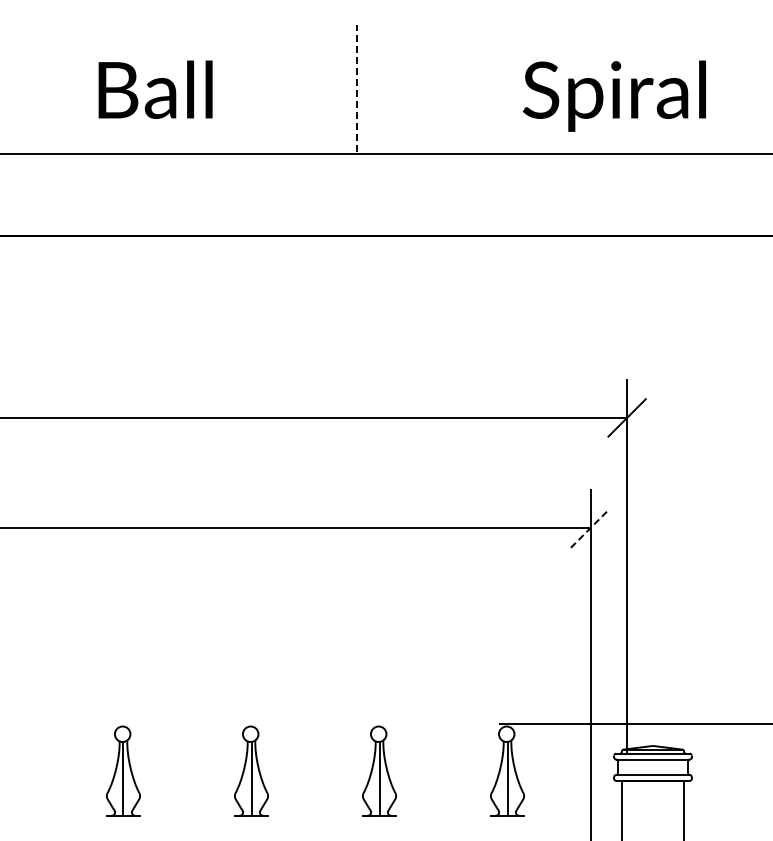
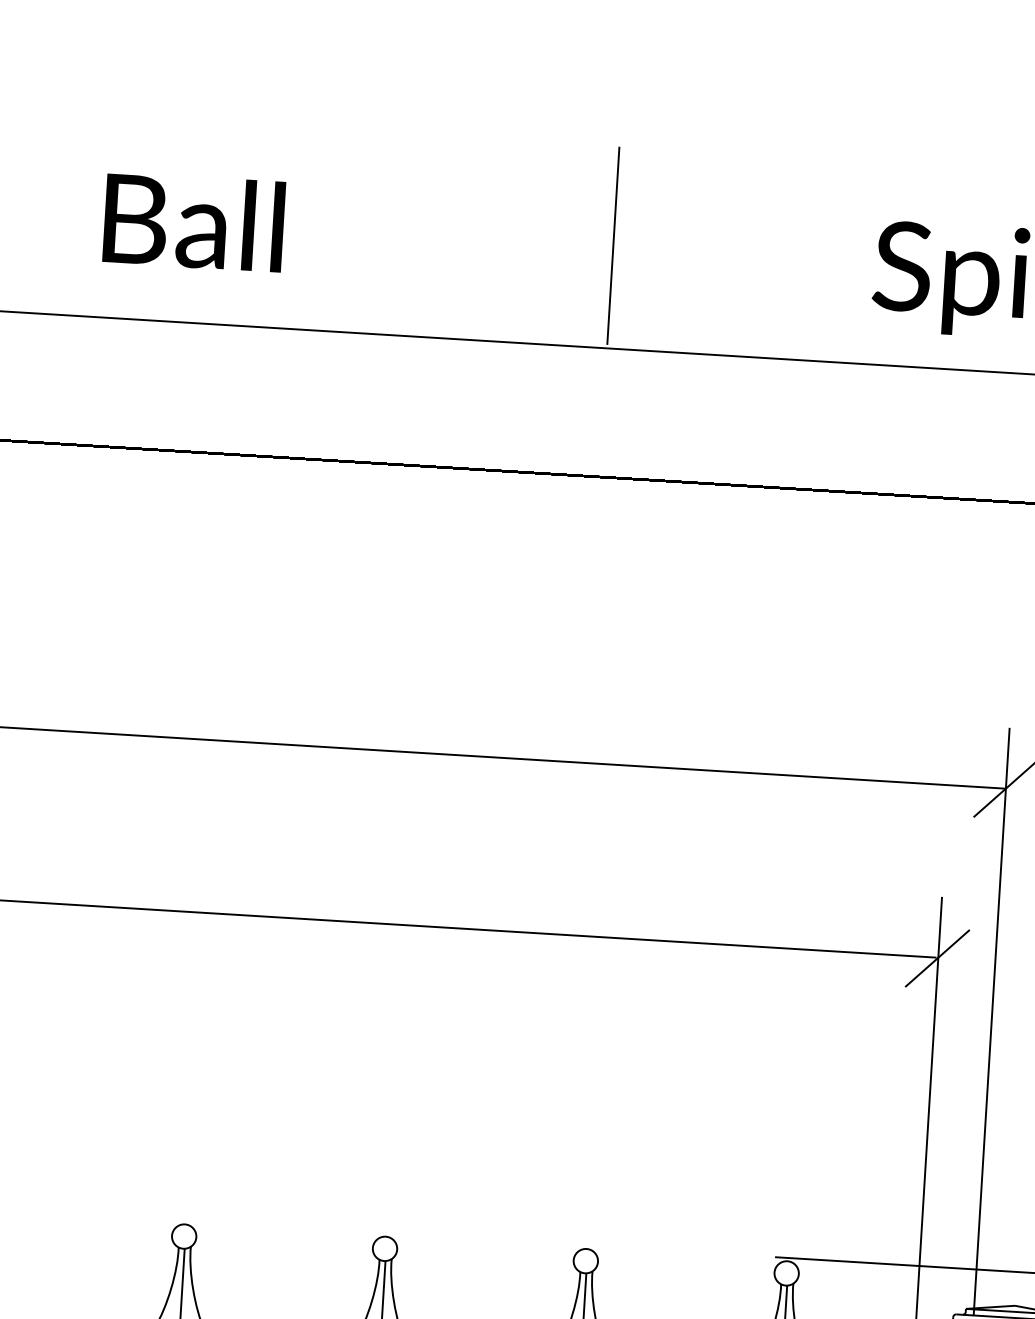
line: (356, 87) -> (613, 244), dashed -> solid
text: (155, 89) -> (193, 221), moved
line: (590, 528) -> (937, 958), dashed -> solid

